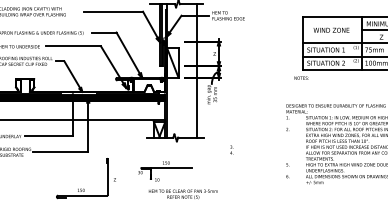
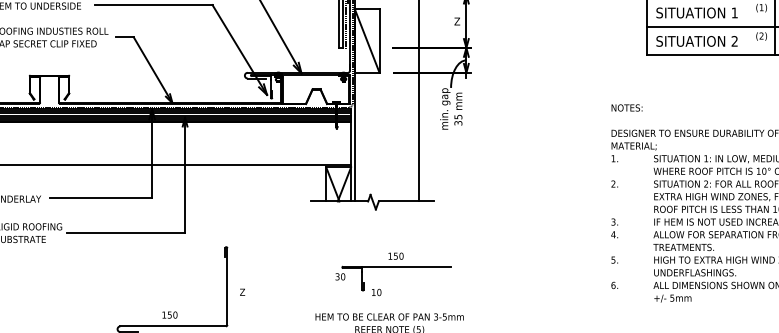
text: (301, 77) -> (626, 106), moved
text: (231, 149) -> (613, 227), moved
part: (165, 171) -> (394, 274), moved

